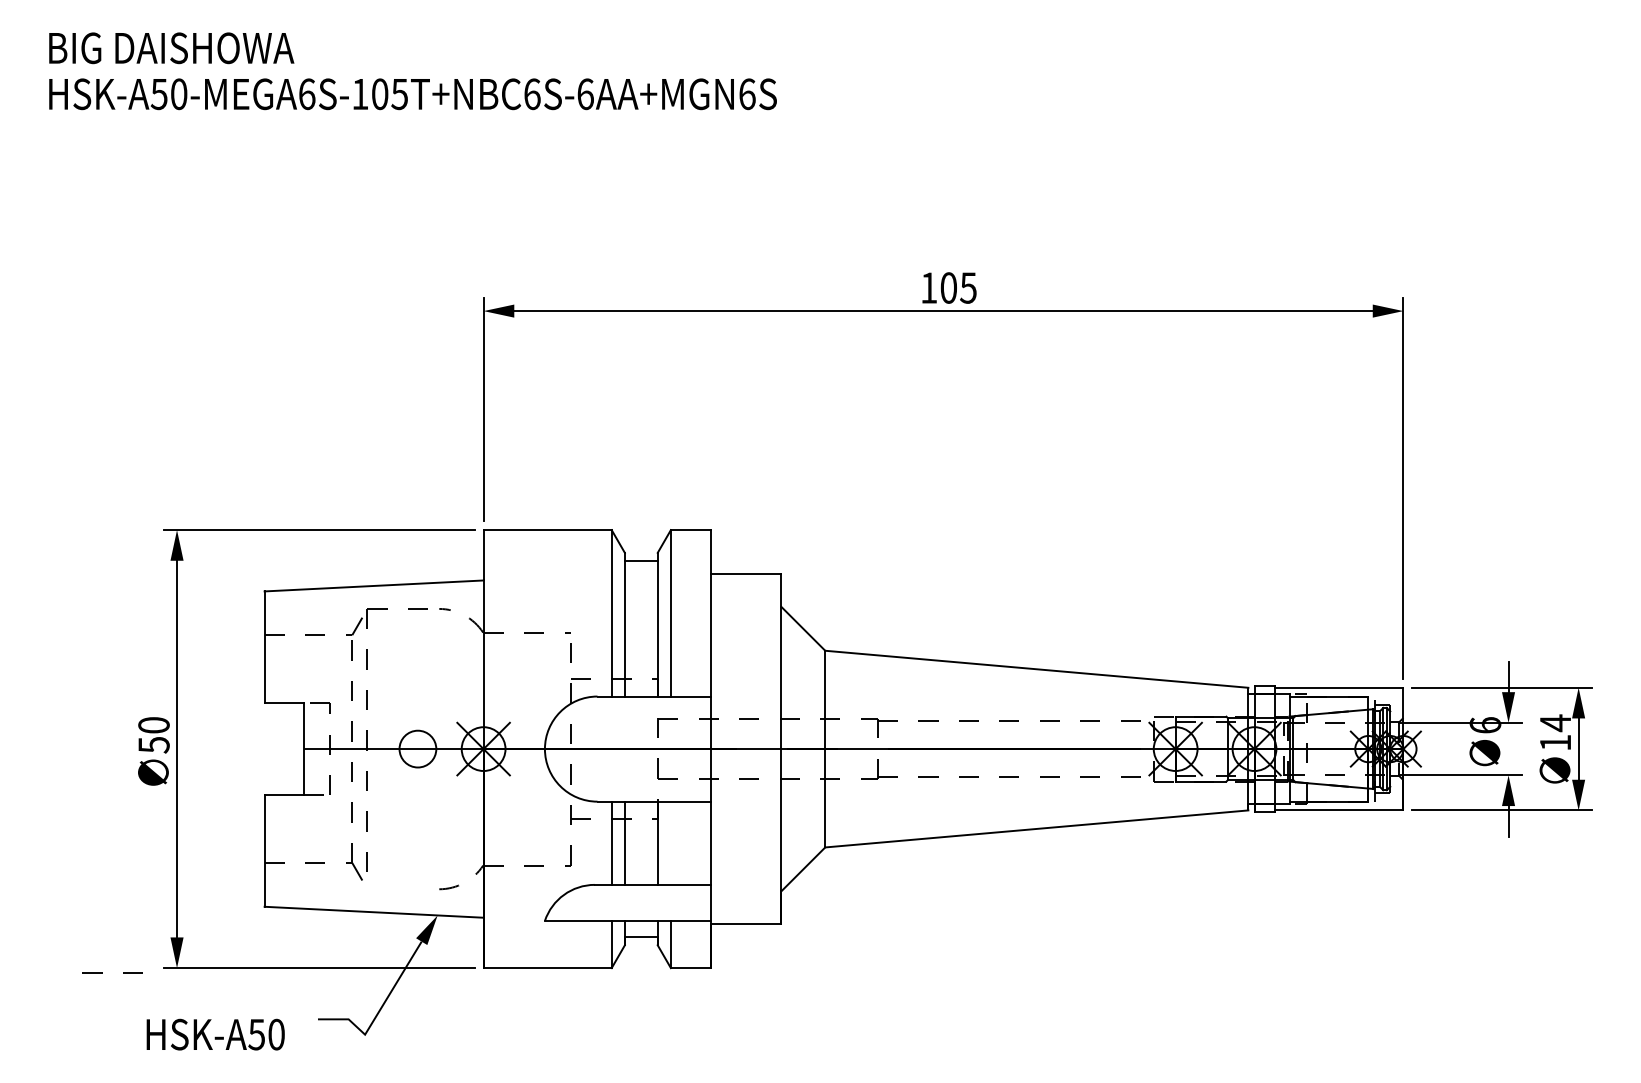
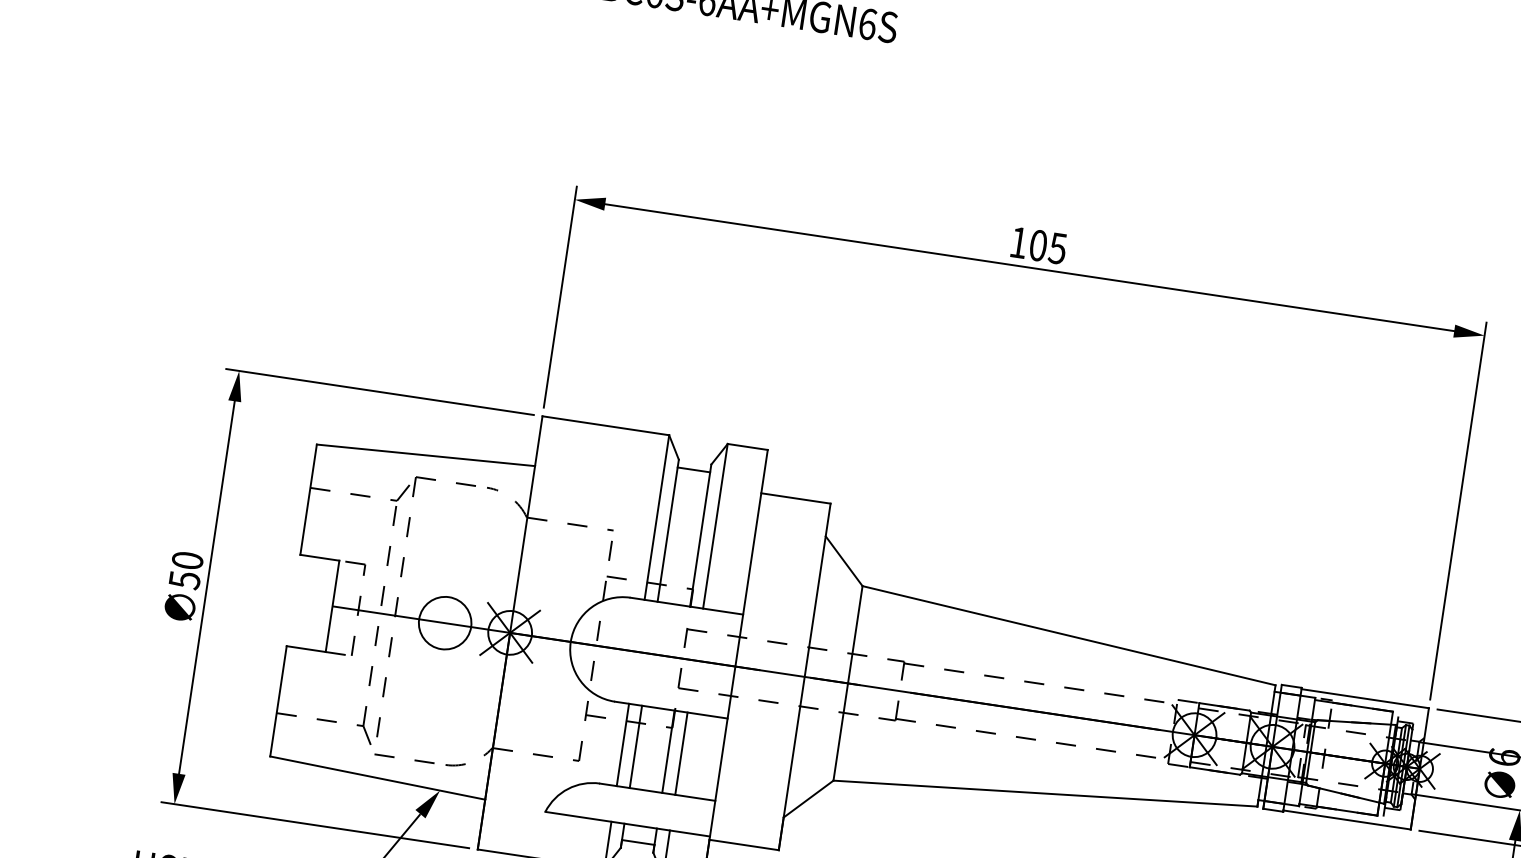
circle: (417, 748) -> (444, 622), size x1.43
line: (670, 842) -> (681, 752), added
line: (102, 972) -> (394, 756), moved

